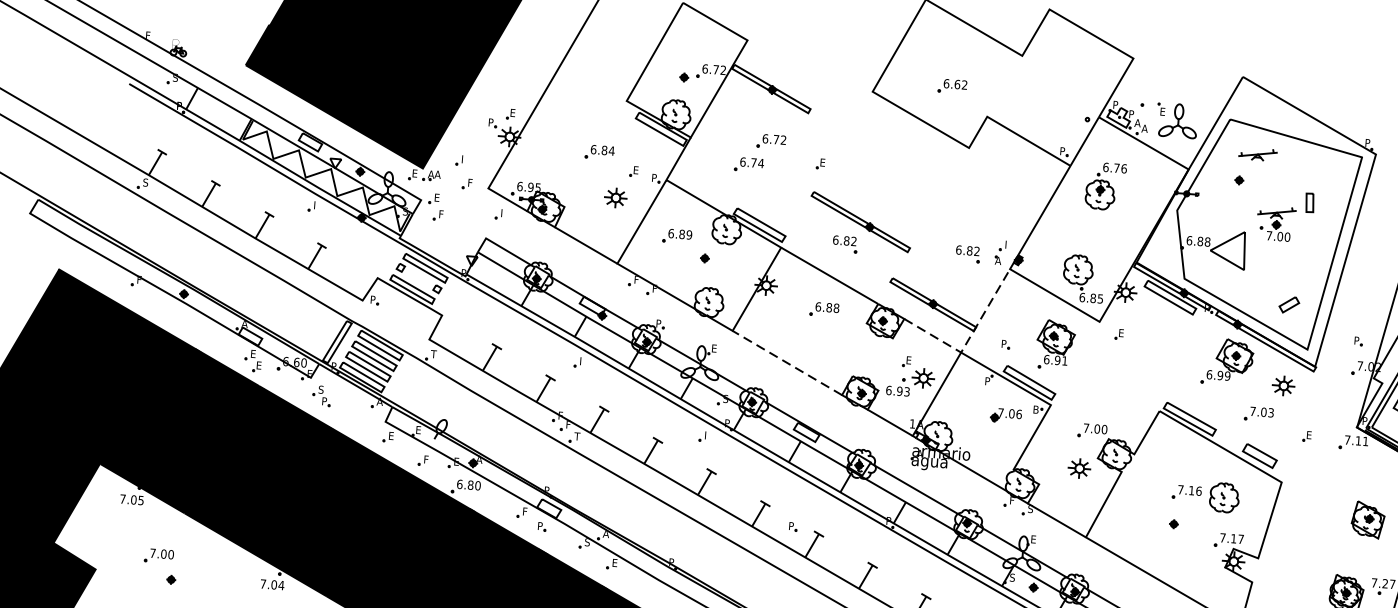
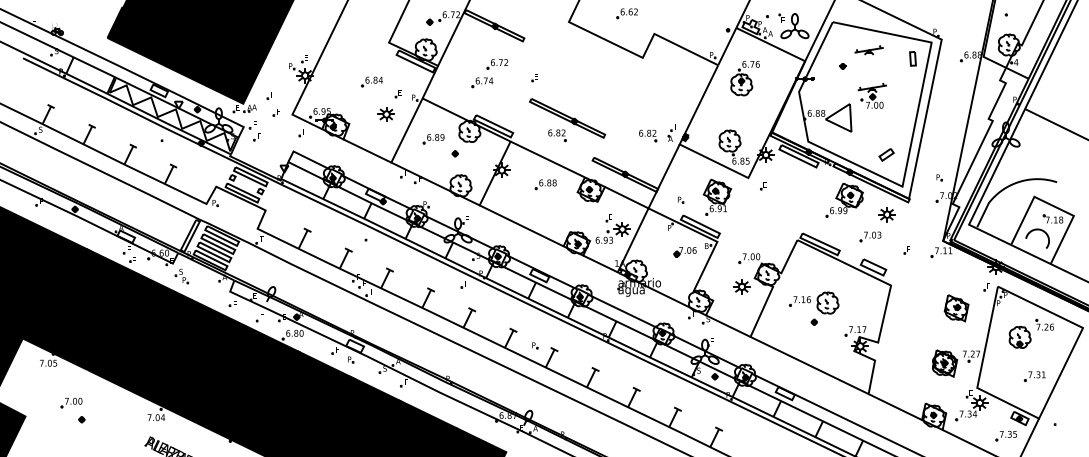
part: (1257, 154) -> (868, 50), moved
part: (1309, 202) -> (912, 58), moved
line: (968, 339) -> (653, 198), dashed -> solid
line: (787, 362) -> (521, 225), dashed -> solid
part: (1206, 495) -> (814, 302), moved

